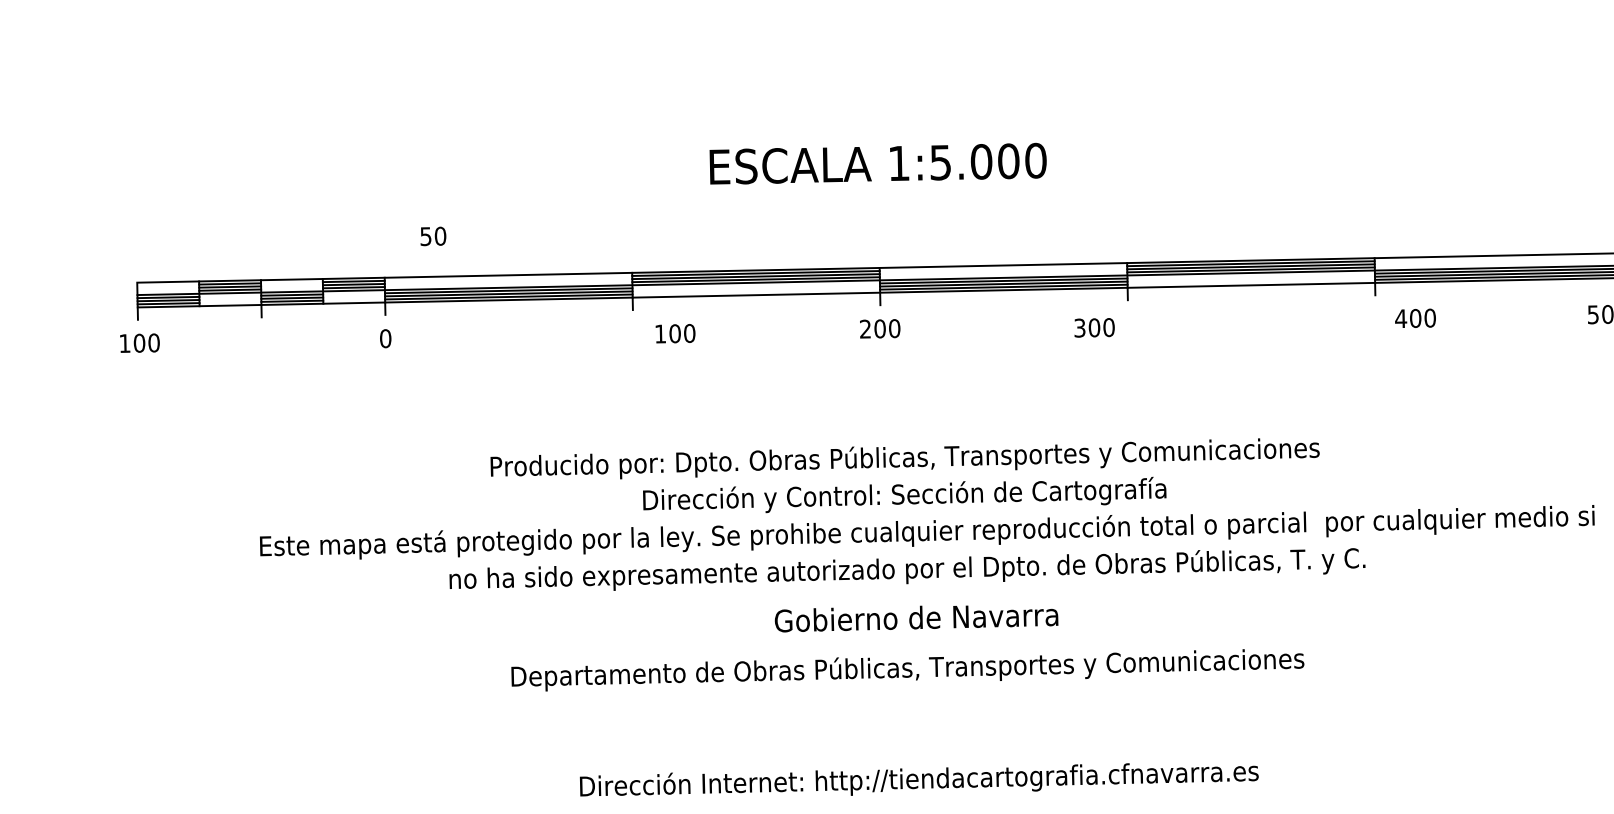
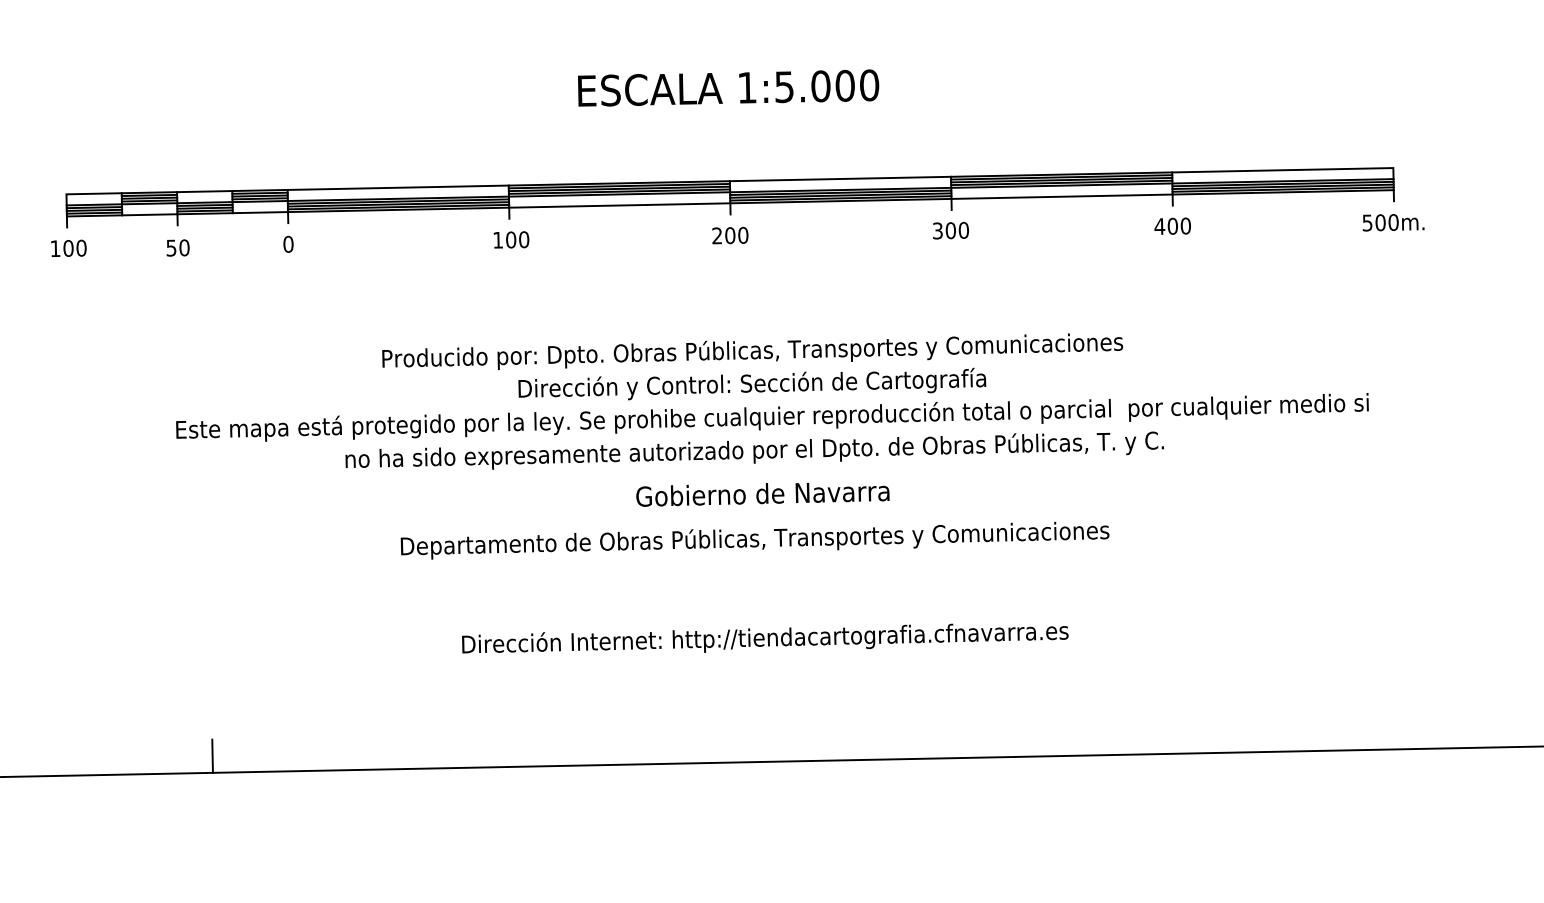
text: (432, 235) -> (177, 247), moved
text: (1415, 317) -> (1172, 225), moved
text: (1094, 327) -> (950, 230), moved
text: (675, 333) -> (511, 239), moved

